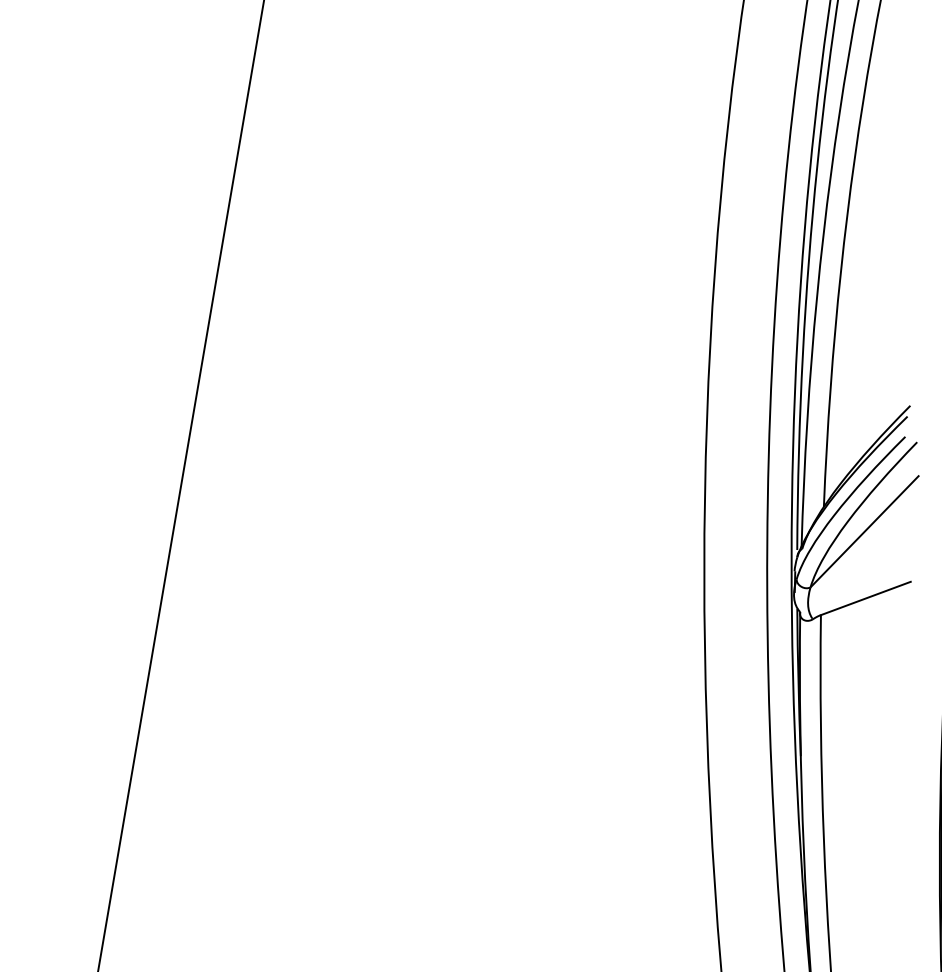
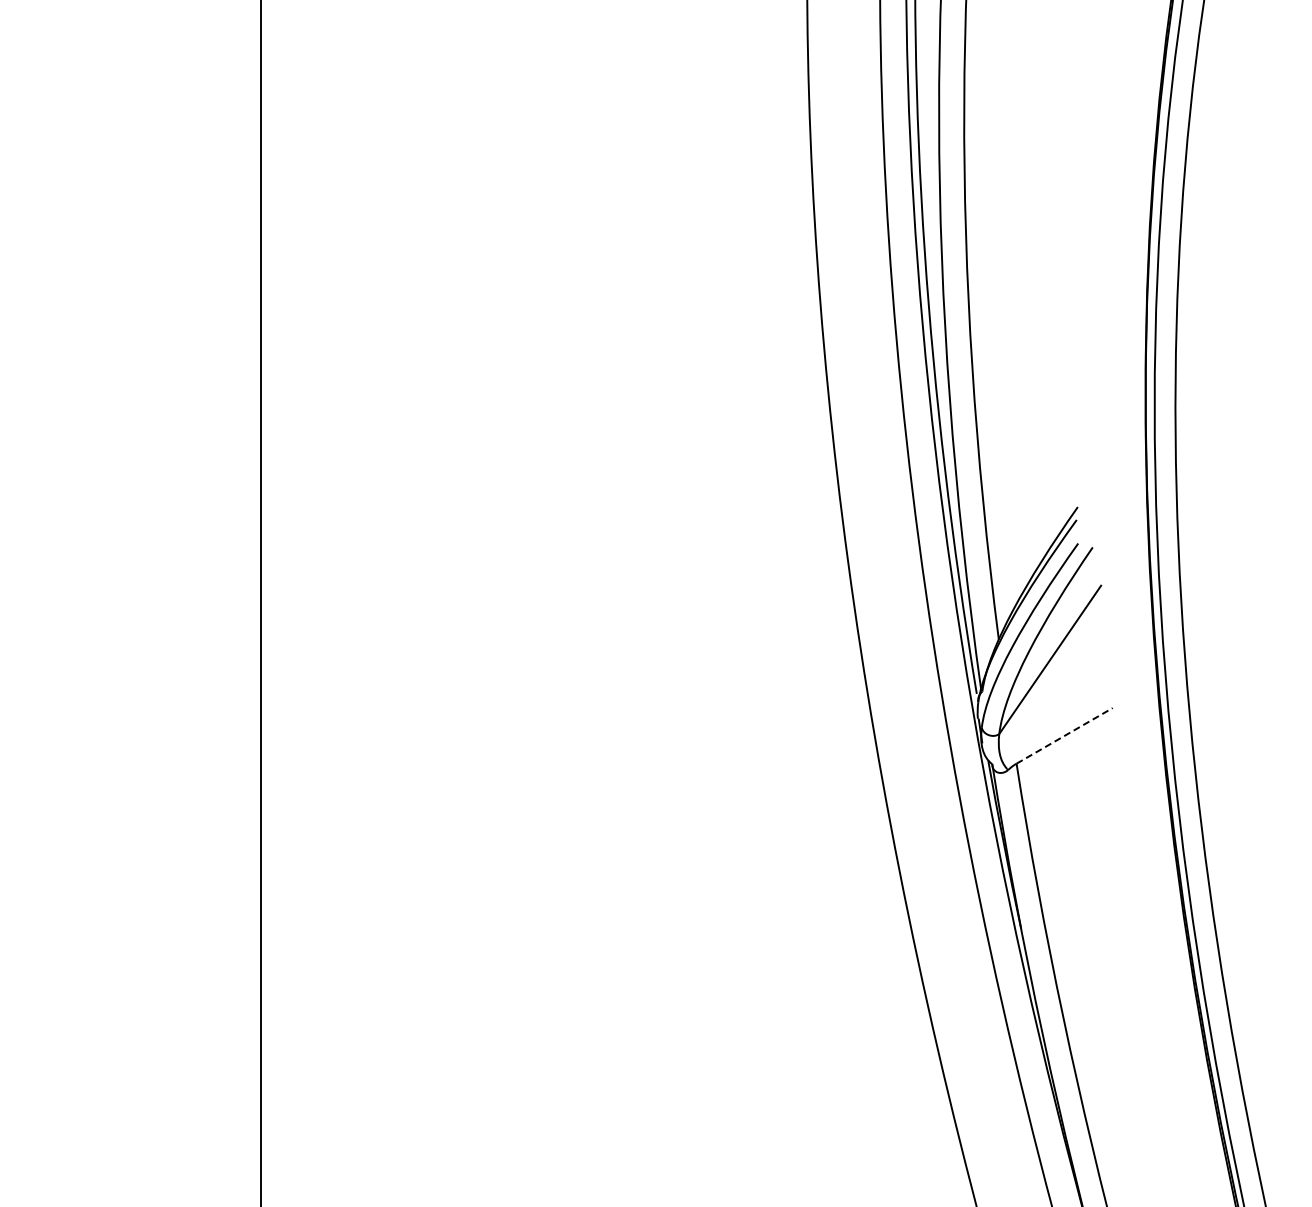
line: (865, 598) -> (1064, 735), solid -> dashed

